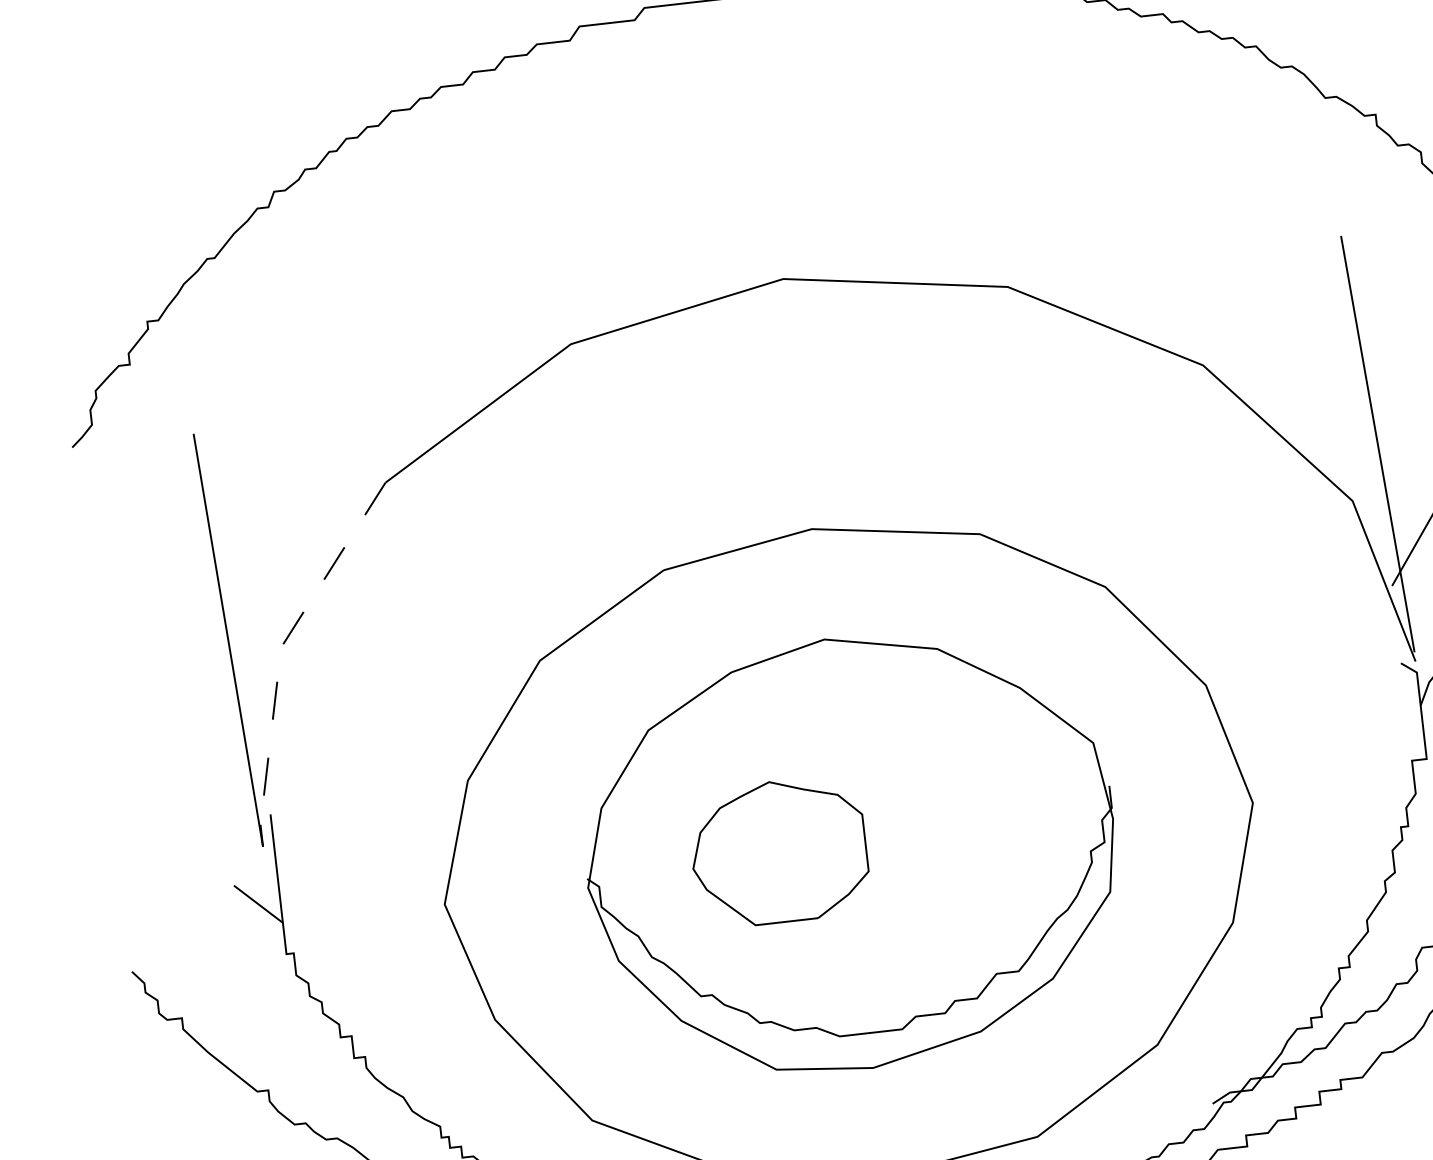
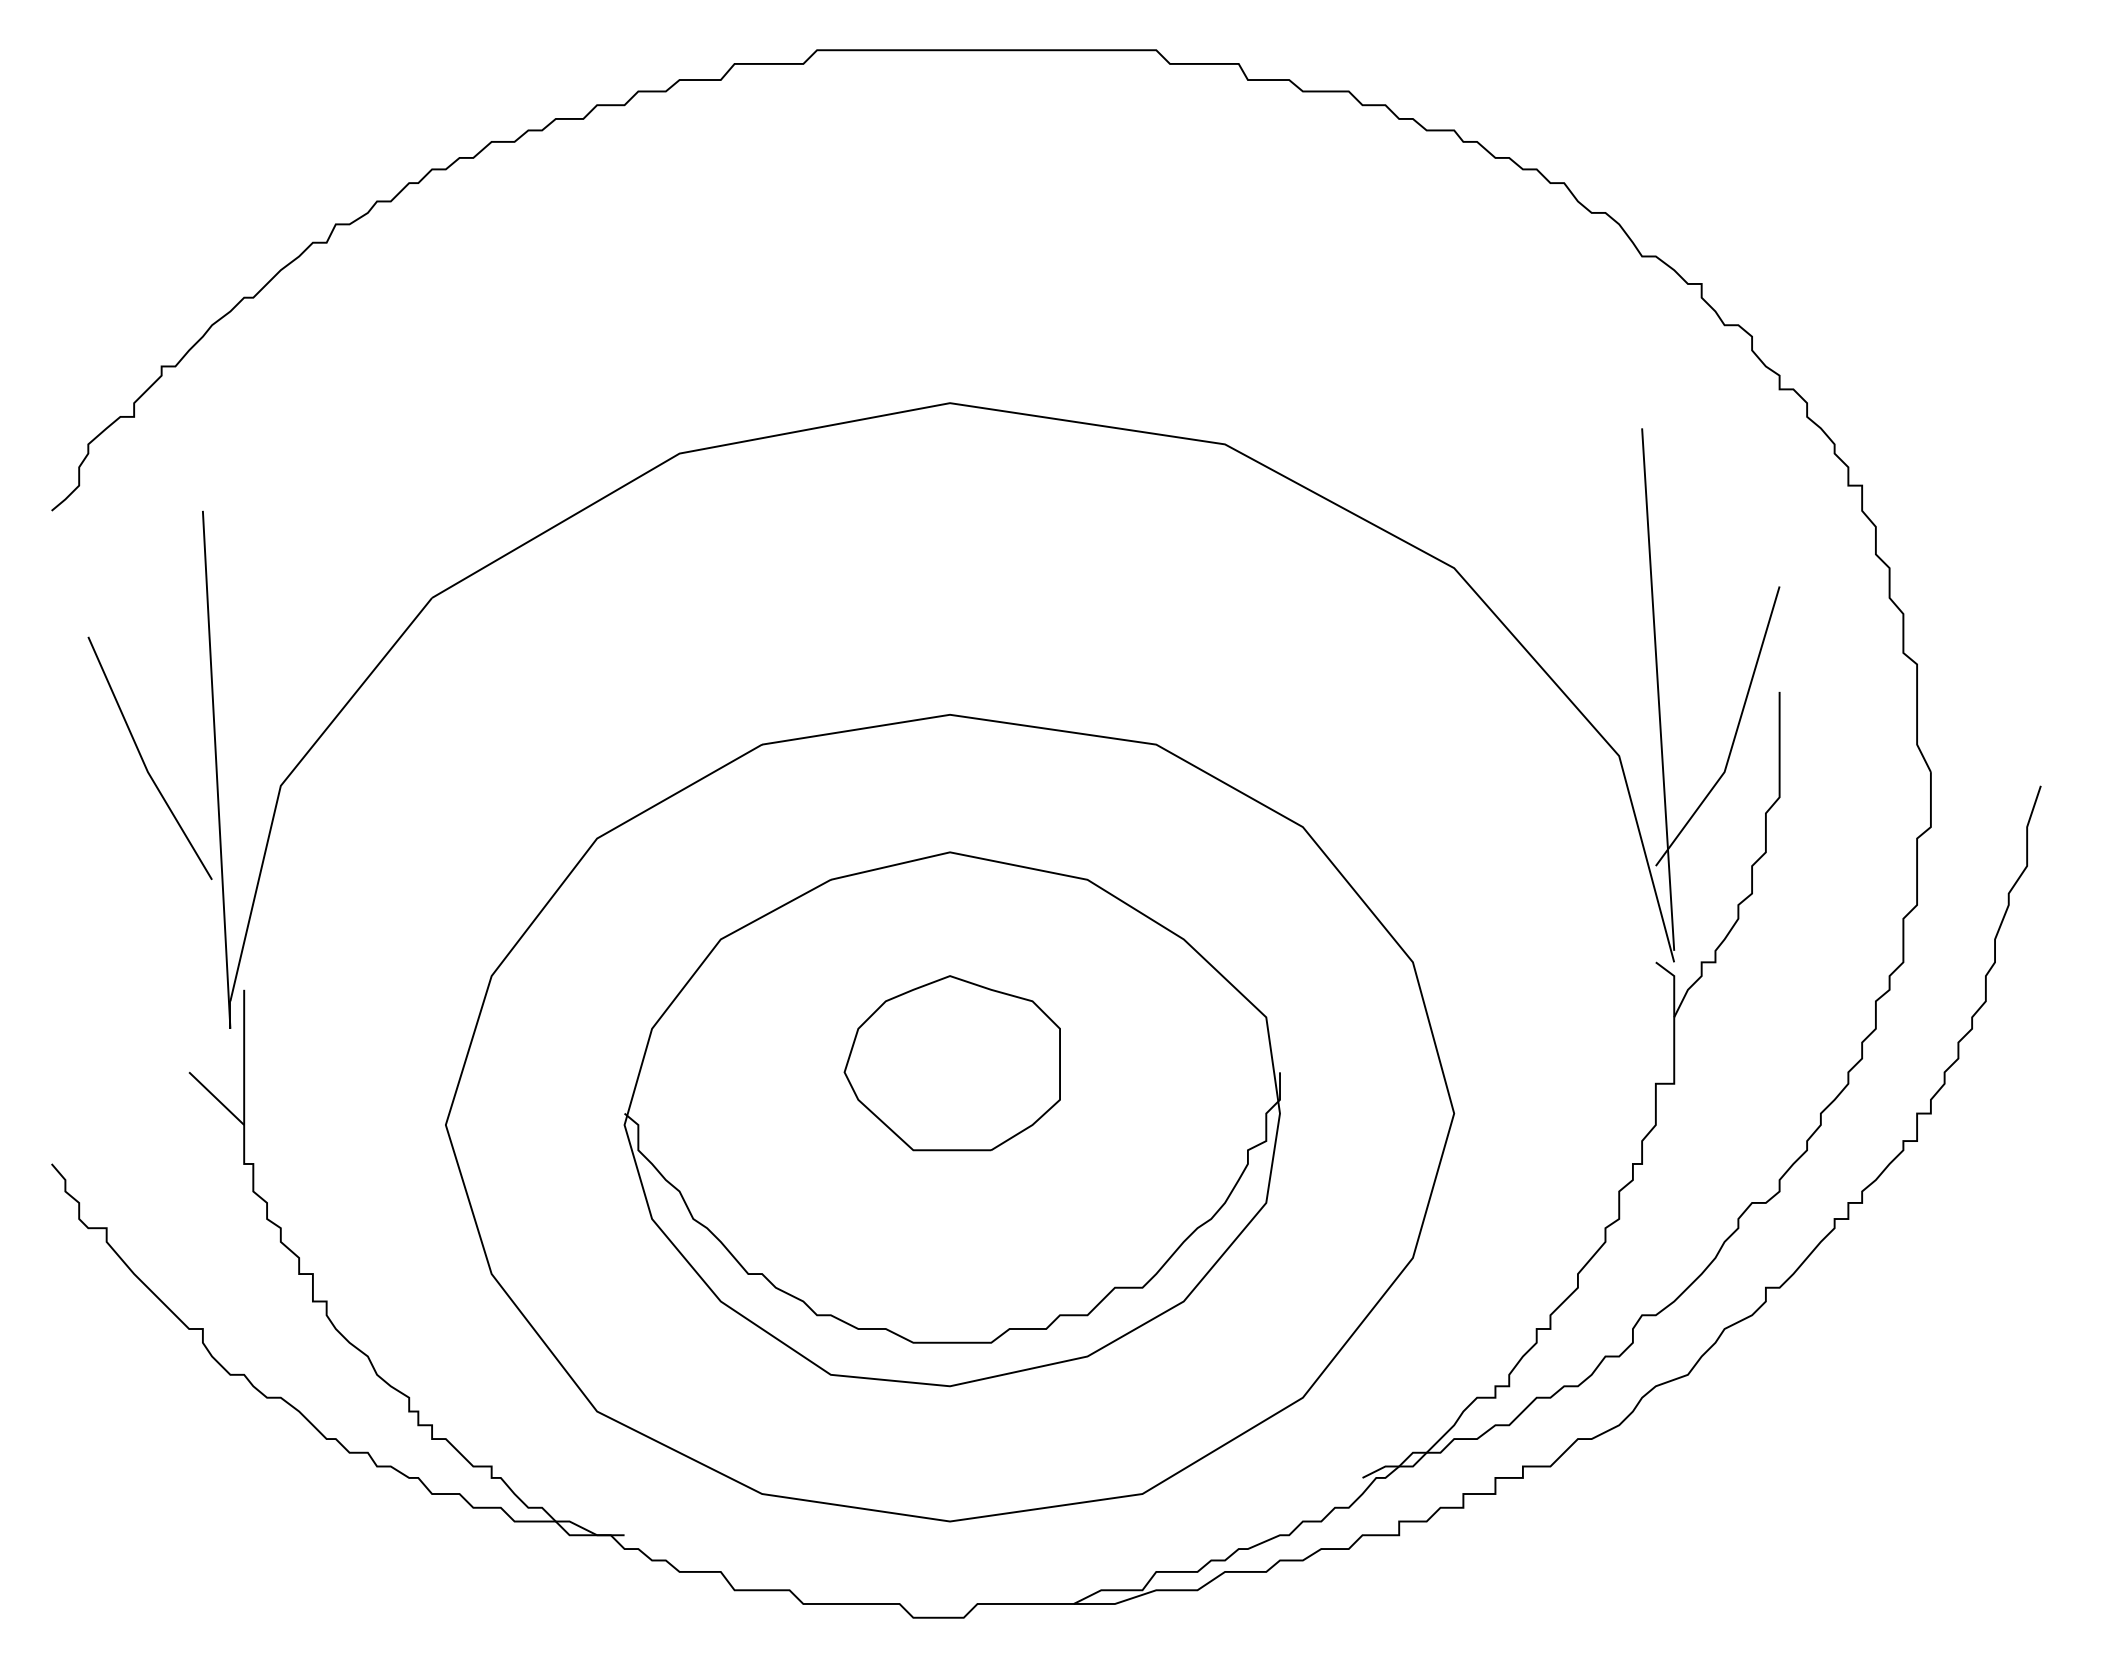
line: (168, 638) -> (143, 759), added
line: (285, 640) -> (286, 778), dashed -> solid
part: (778, 852) -> (951, 1063), moved

